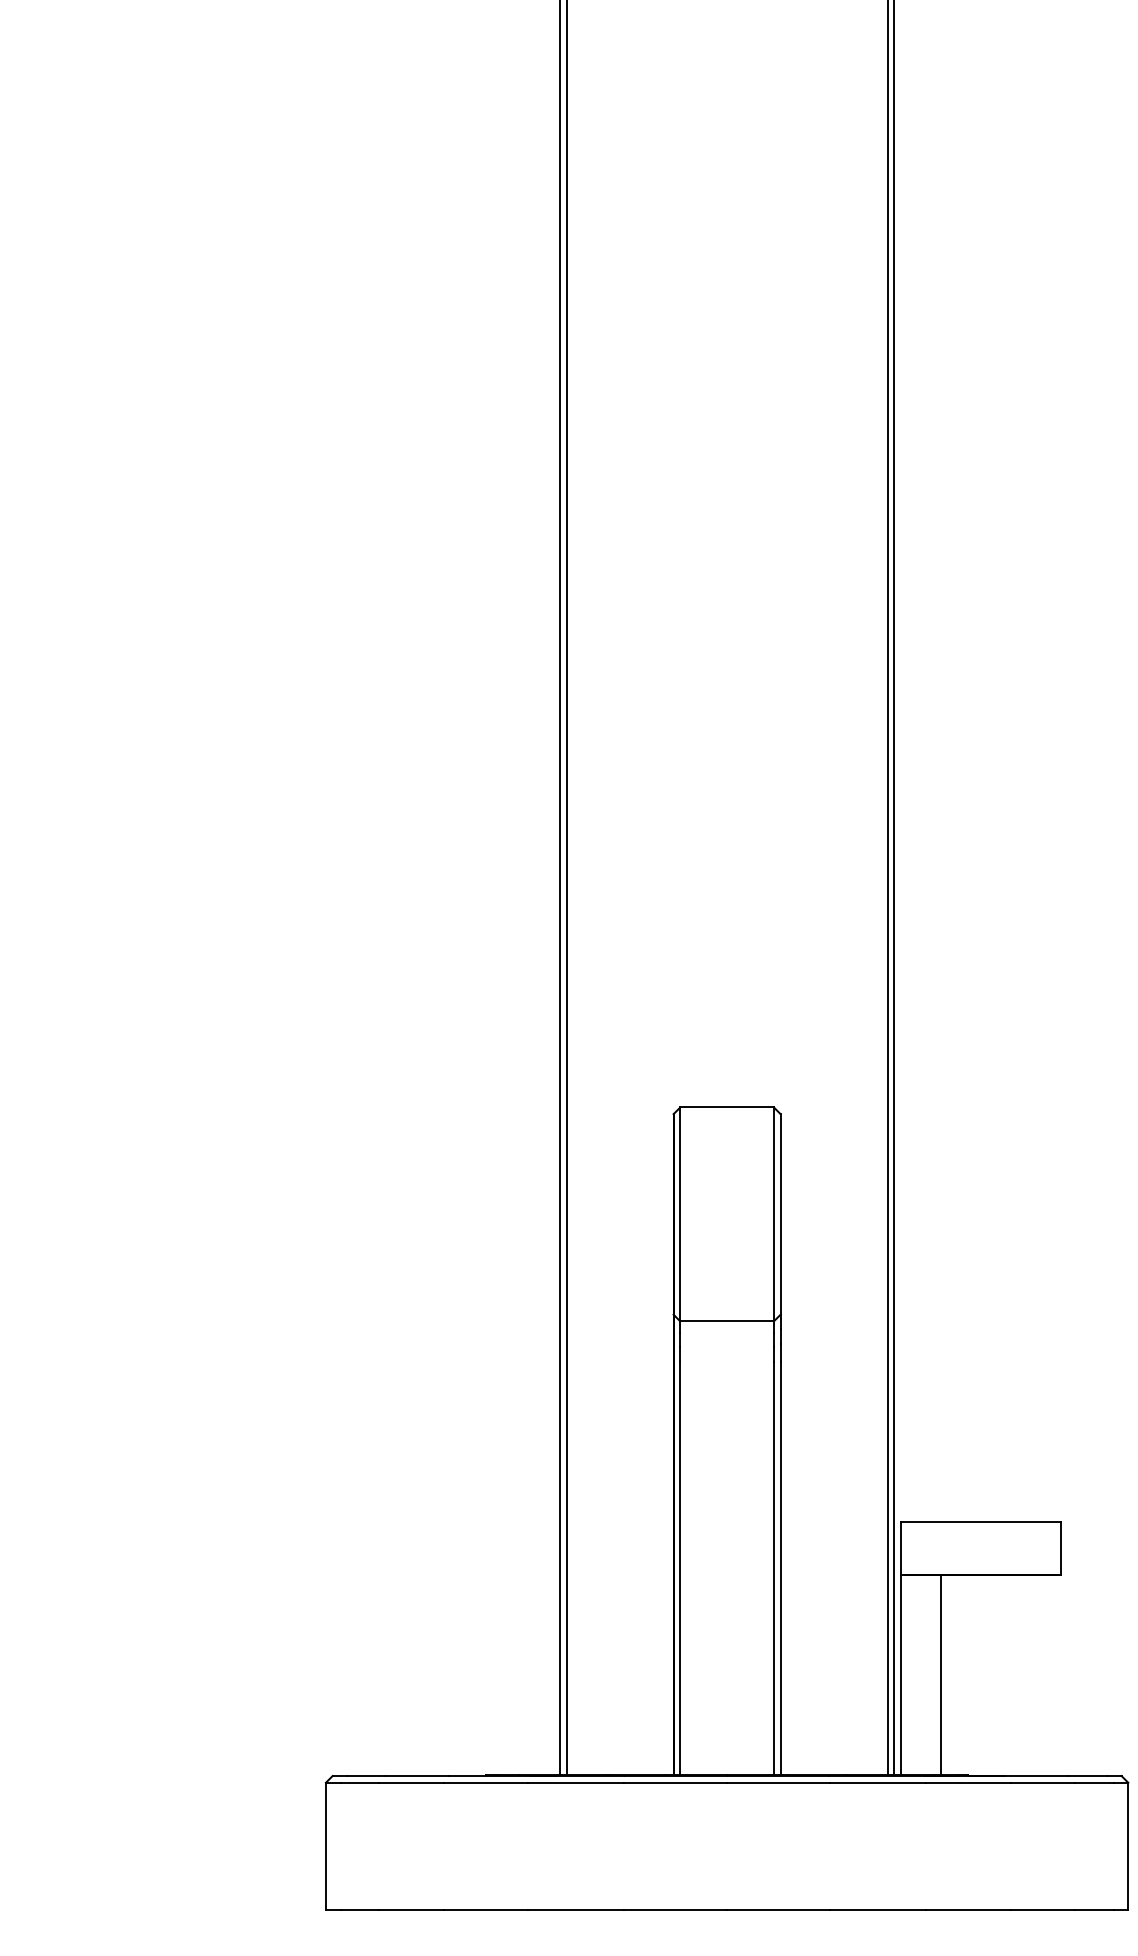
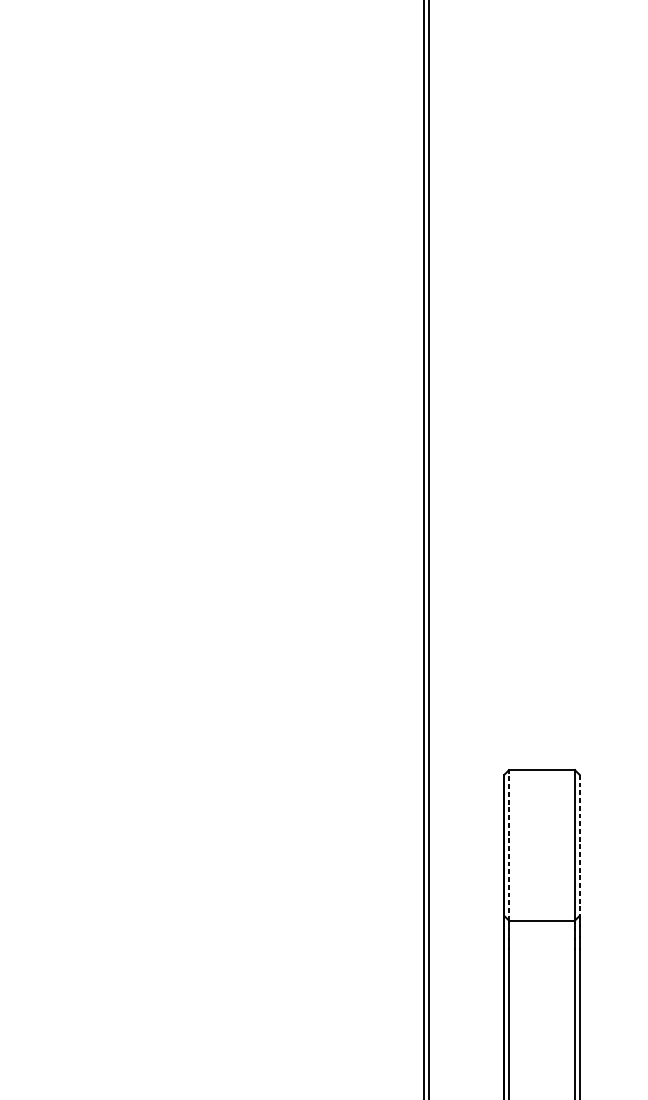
line: (680, 1214) -> (509, 845), solid -> dashed
line: (780, 1214) -> (579, 845), solid -> dashed

